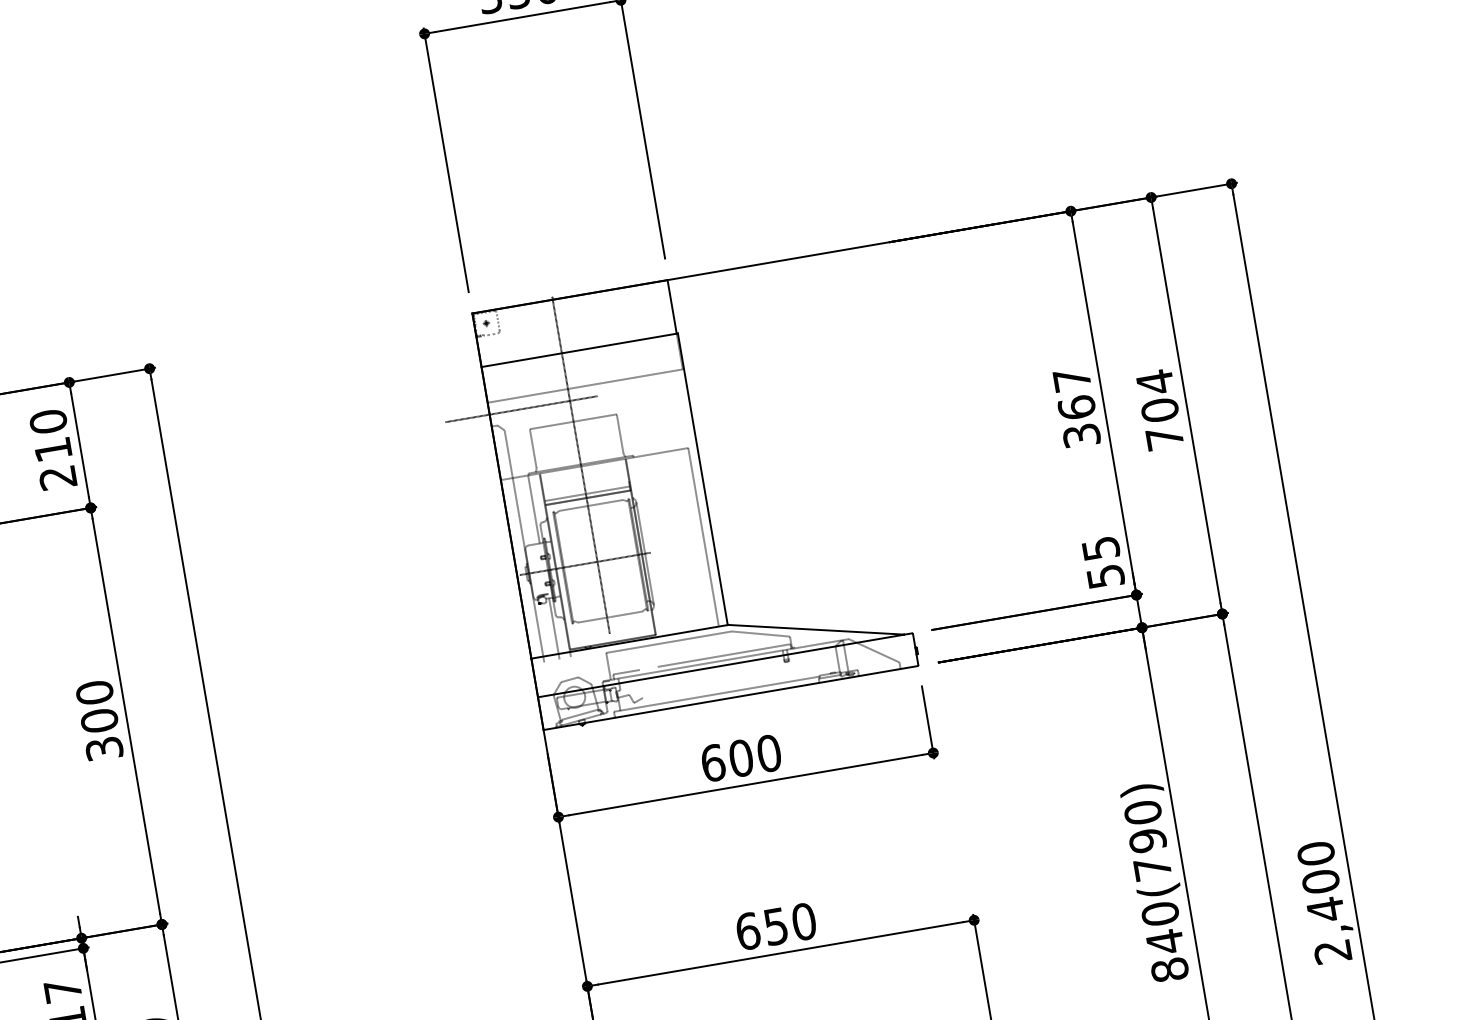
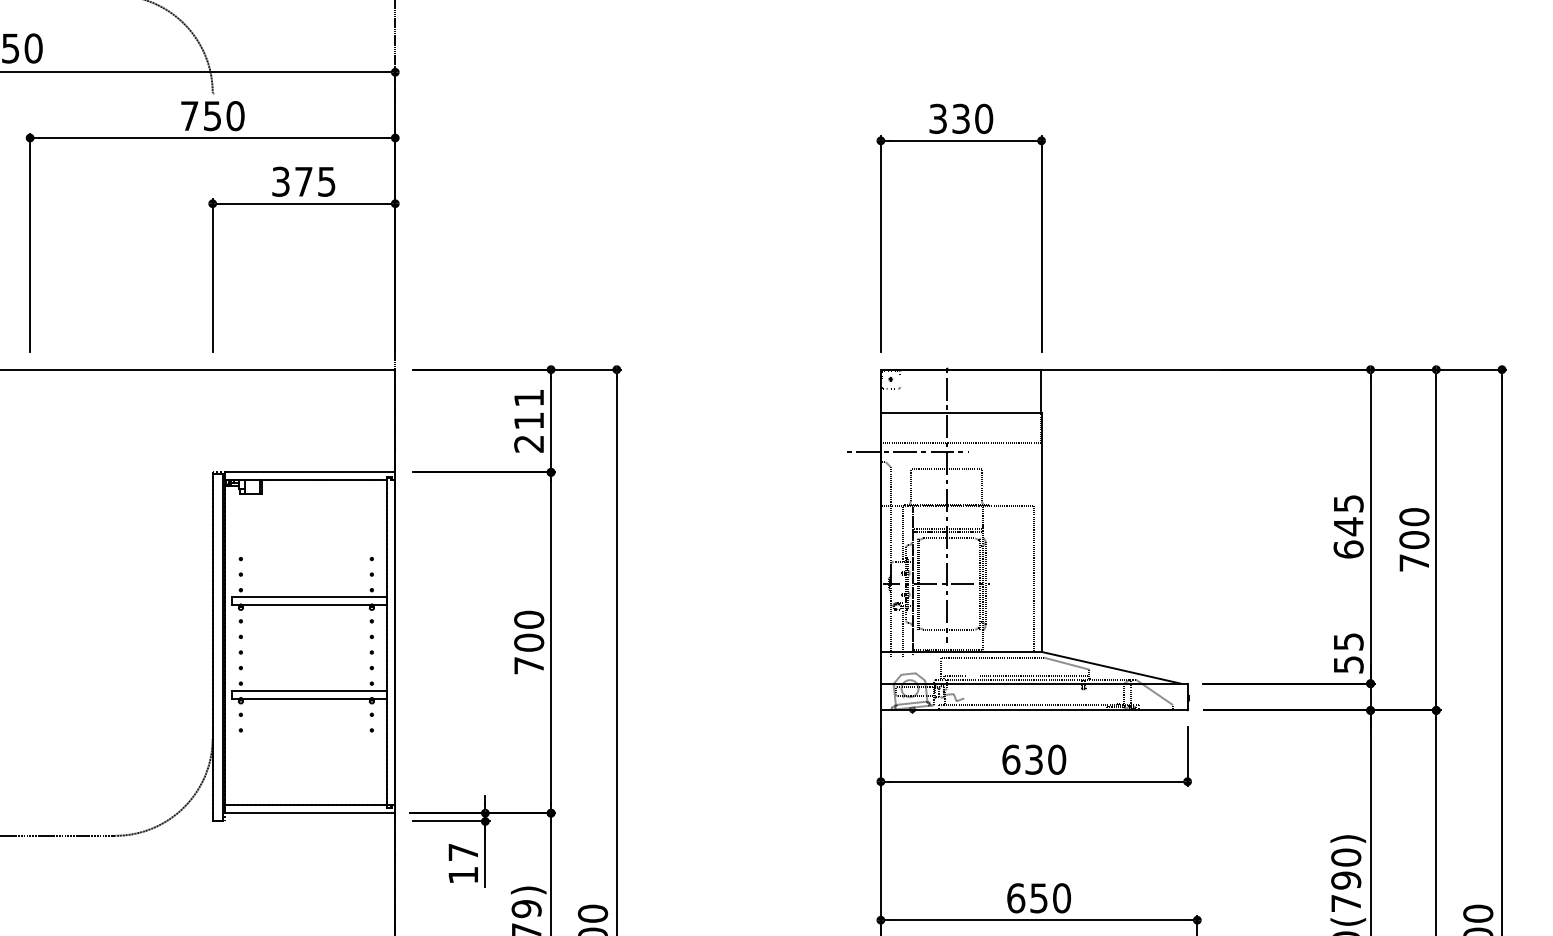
text: (1155, 381) -> (1414, 516), 704 -> 700
text: (1076, 407) -> (1348, 526), 367 -> 645
text: (48, 422) -> (529, 398), 210 -> 211
text: (104, 748) -> (529, 665), 300 -> 700
text: (741, 757) -> (1034, 759), 600 -> 630

